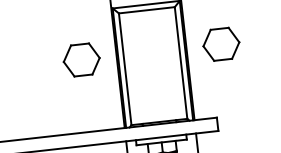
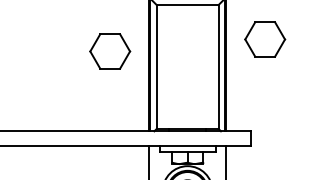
part: (221, 44) -> (265, 39), moved

